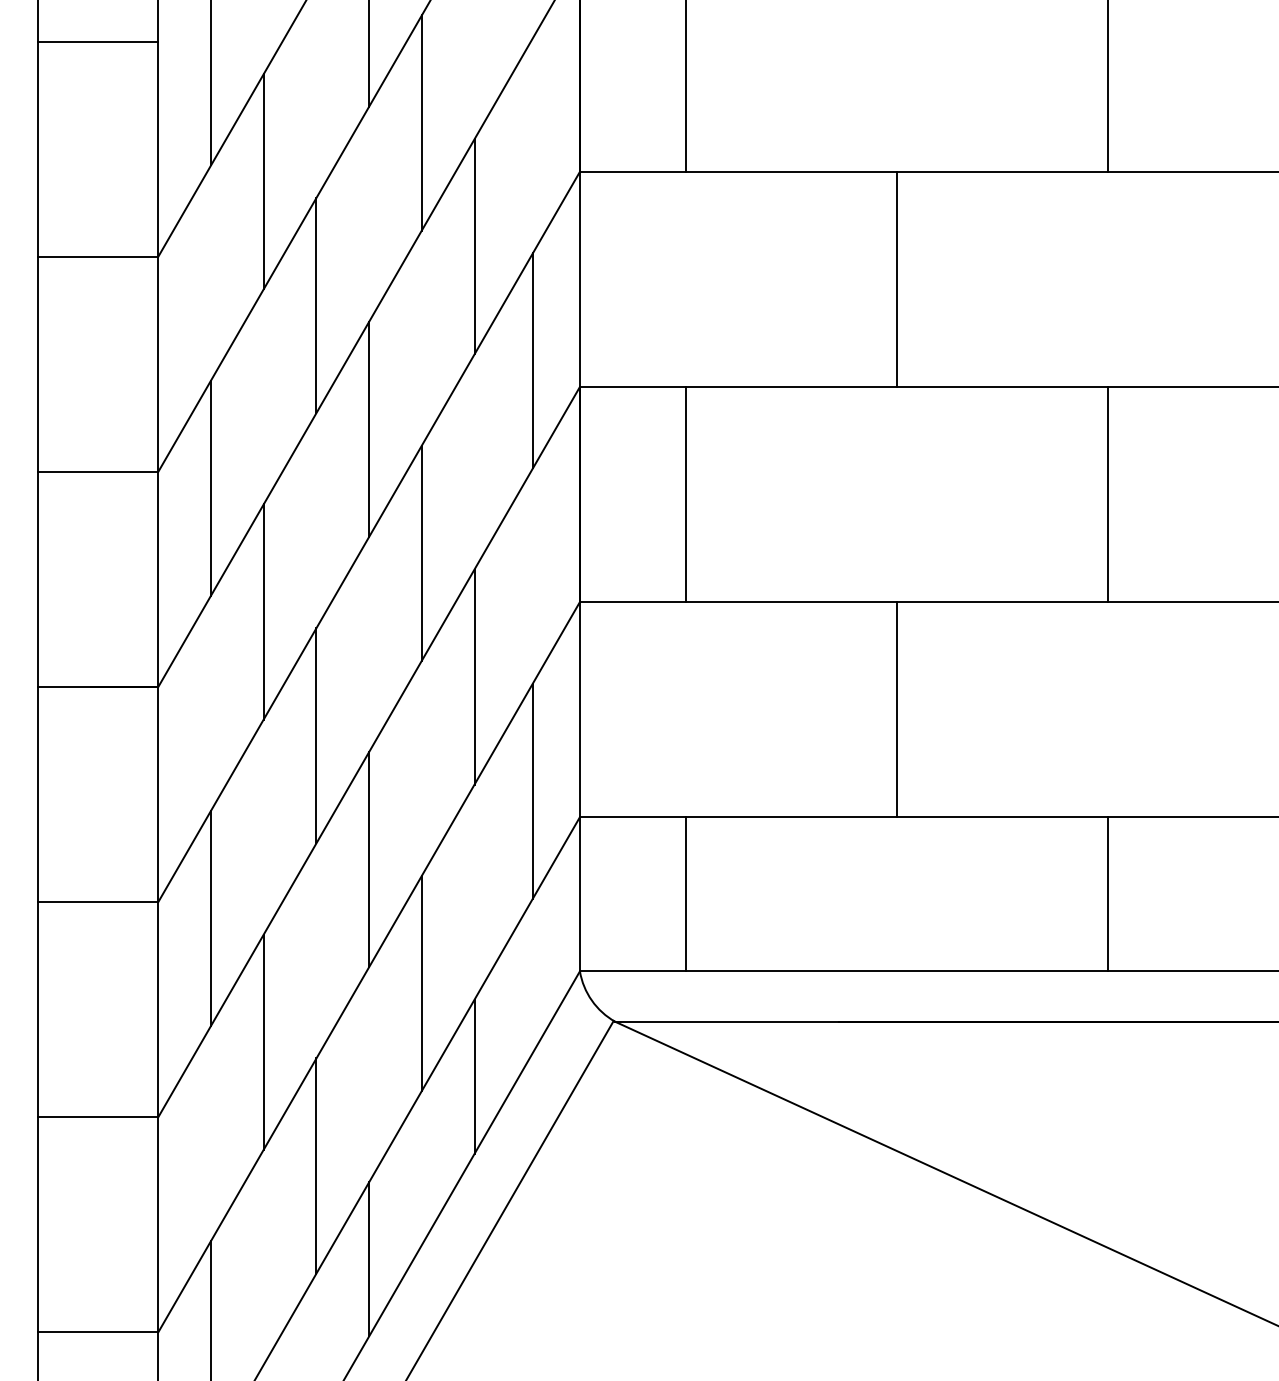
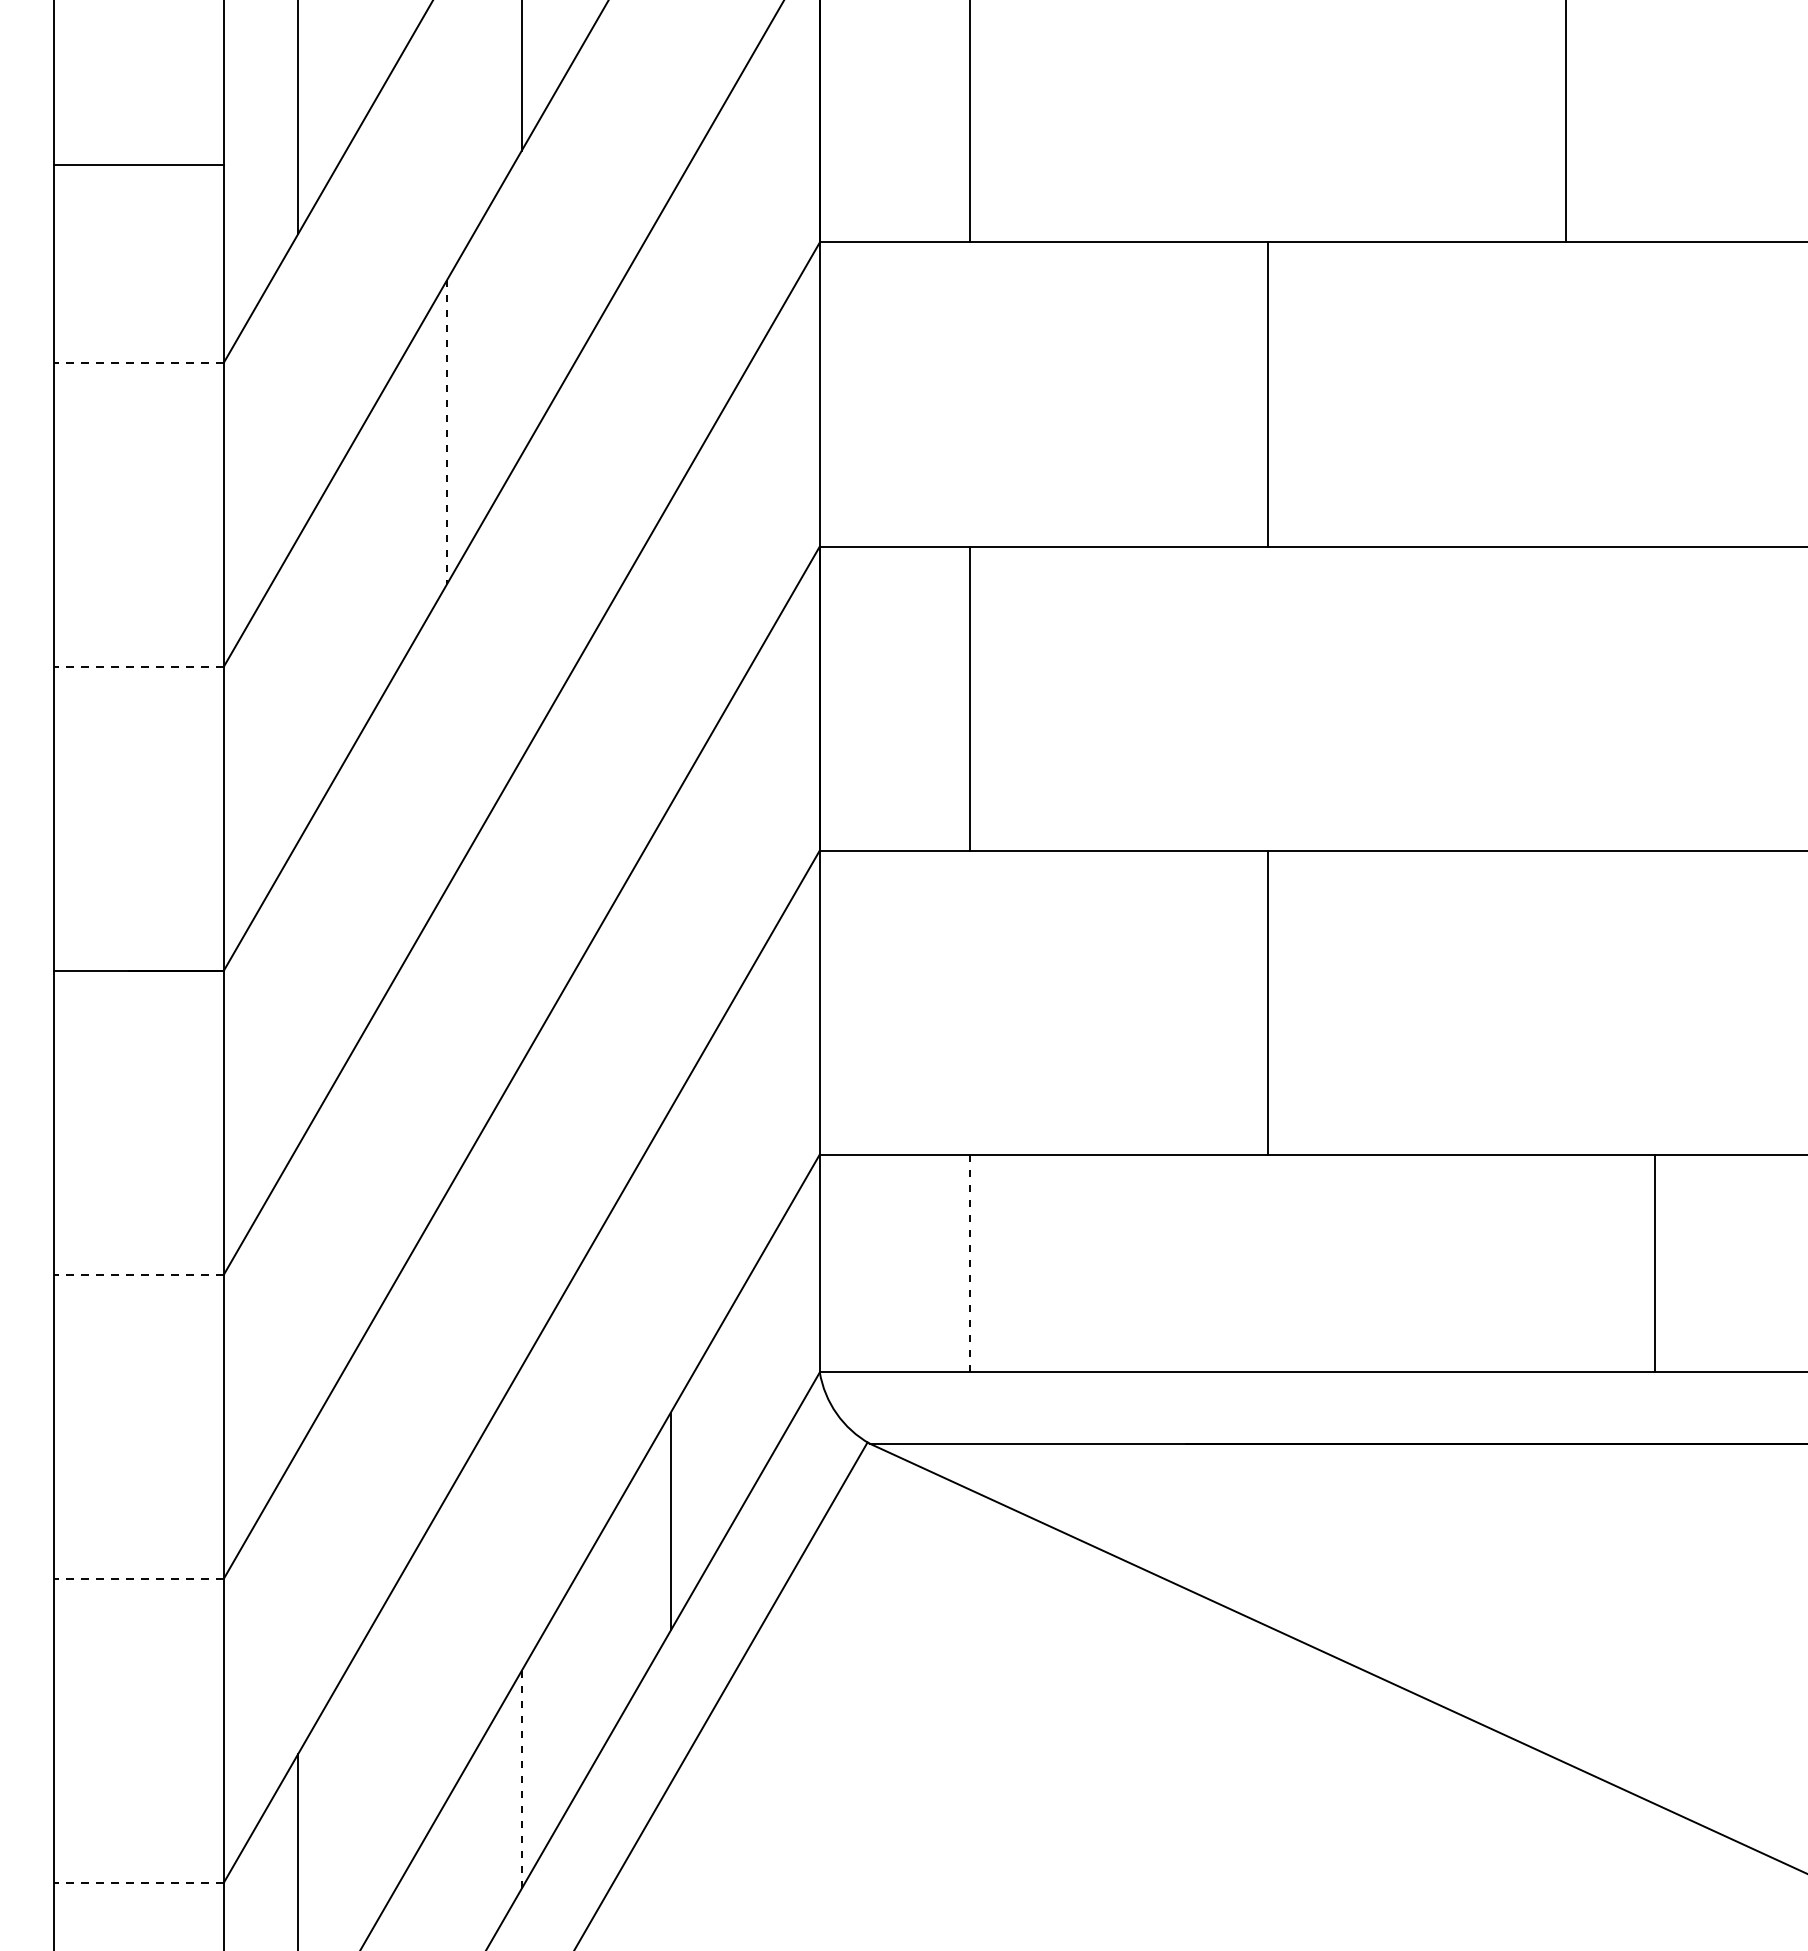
line: (98, 41) -> (139, 164), moved
line: (421, 123) -> (596, 173), removed
line: (263, 181) -> (372, 256), removed
line: (474, 246) -> (670, 348), removed
line: (98, 256) -> (139, 362), solid -> dashed
line: (316, 306) -> (447, 432), solid -> dashed
line: (533, 360) -> (753, 509), removed
line: (368, 429) -> (521, 606), removed
line: (98, 471) -> (139, 666), solid -> dashed
line: (211, 488) -> (298, 689), removed
line: (1107, 494) -> (1565, 698), removed
line: (421, 553) -> (596, 781), removed
line: (263, 611) -> (372, 864), removed
line: (474, 677) -> (670, 956), removed
line: (316, 735) -> (447, 1039), removed
line: (533, 790) -> (753, 1117), removed
line: (368, 859) -> (521, 1214), removed
line: (685, 894) -> (969, 1263), solid -> dashed
line: (1107, 894) -> (1654, 1263), moved
line: (98, 902) -> (139, 1274), solid -> dashed
line: (211, 918) -> (298, 1297), removed
line: (421, 983) -> (596, 1389), removed
line: (263, 1042) -> (372, 1472), removed
line: (98, 1117) -> (139, 1578), solid -> dashed
line: (316, 1166) -> (447, 1647), removed
line: (368, 1259) -> (521, 1779), solid -> dashed
line: (98, 1332) -> (139, 1882), solid -> dashed

